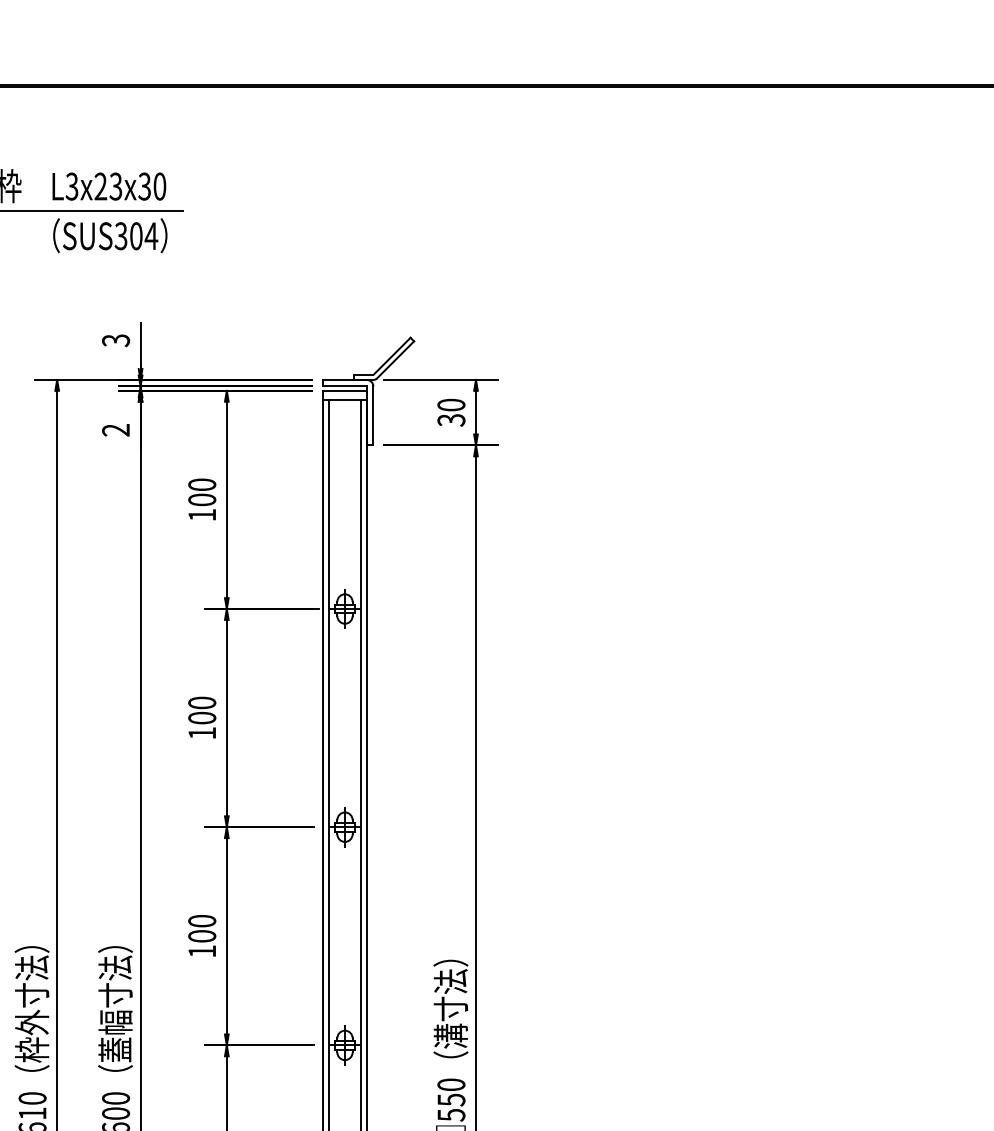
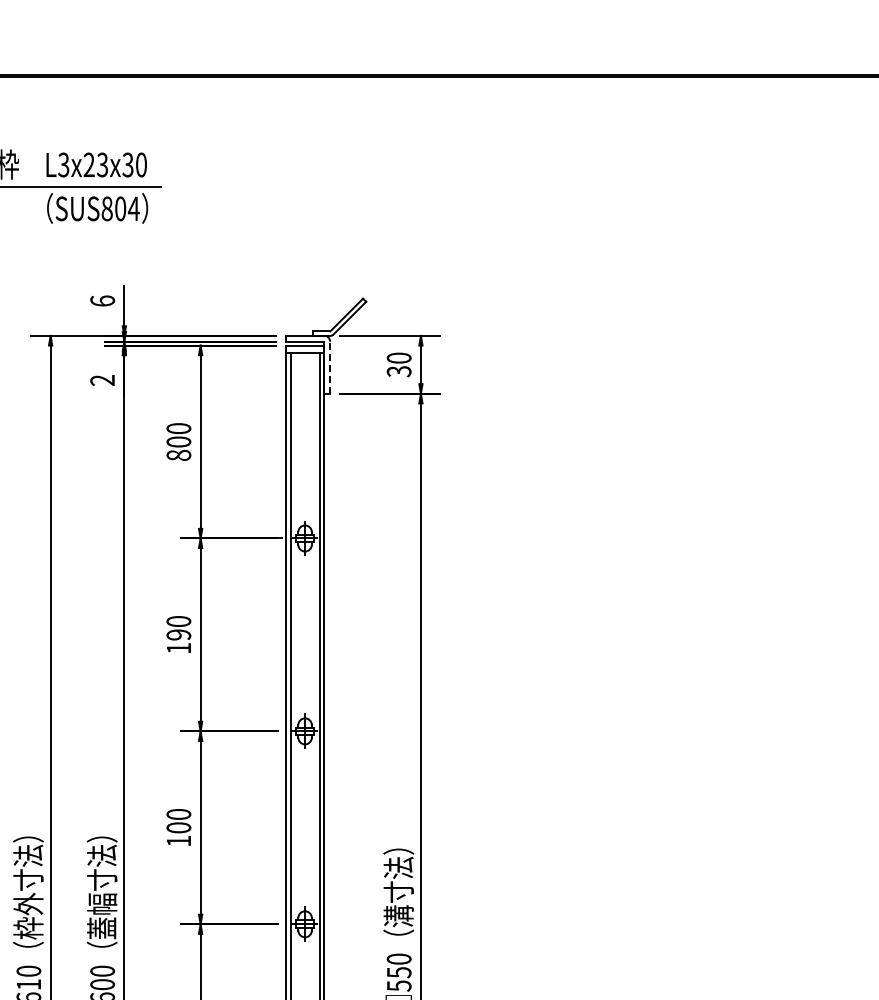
text: (120, 235) -> (106, 208), SUS304 -> SUS804
text: (115, 339) -> (102, 300), 3 -> 6
line: (373, 415) -> (330, 367), solid -> dashed
text: (201, 514) -> (178, 454), 100 -> 800
text: (201, 717) -> (178, 634), 100 -> 190

